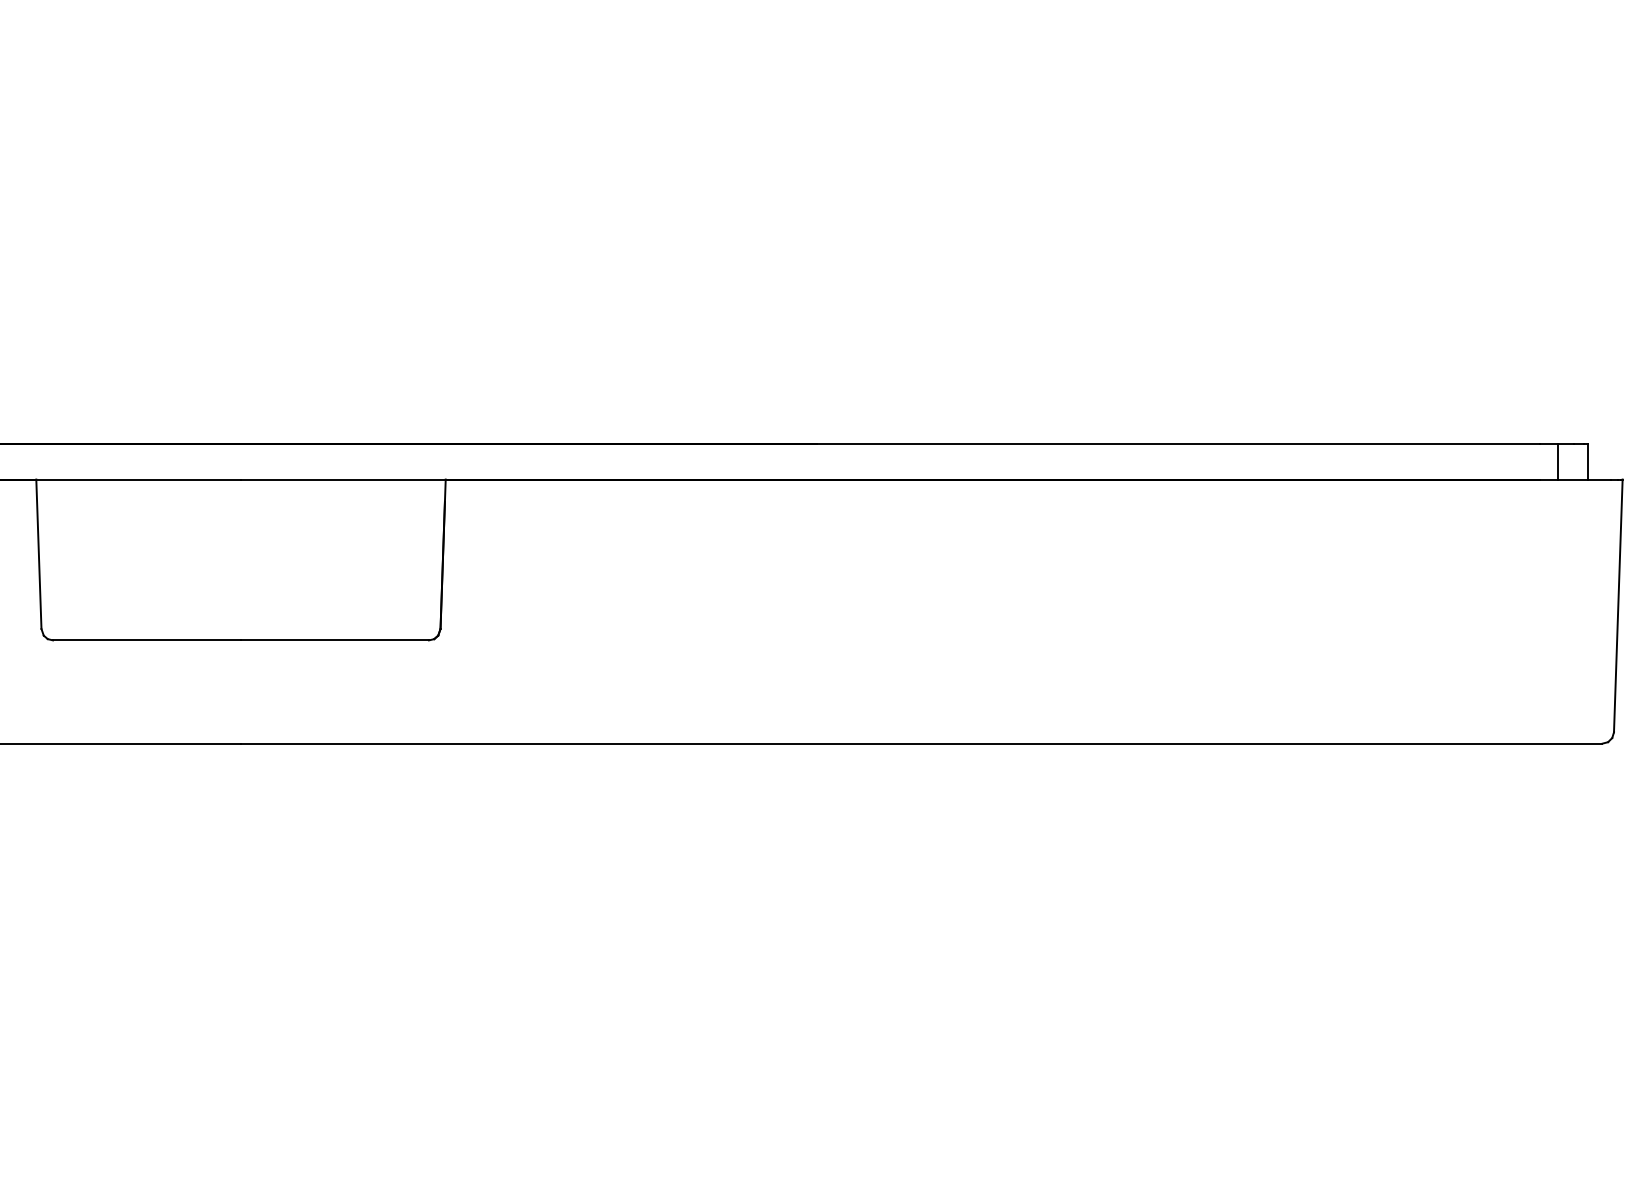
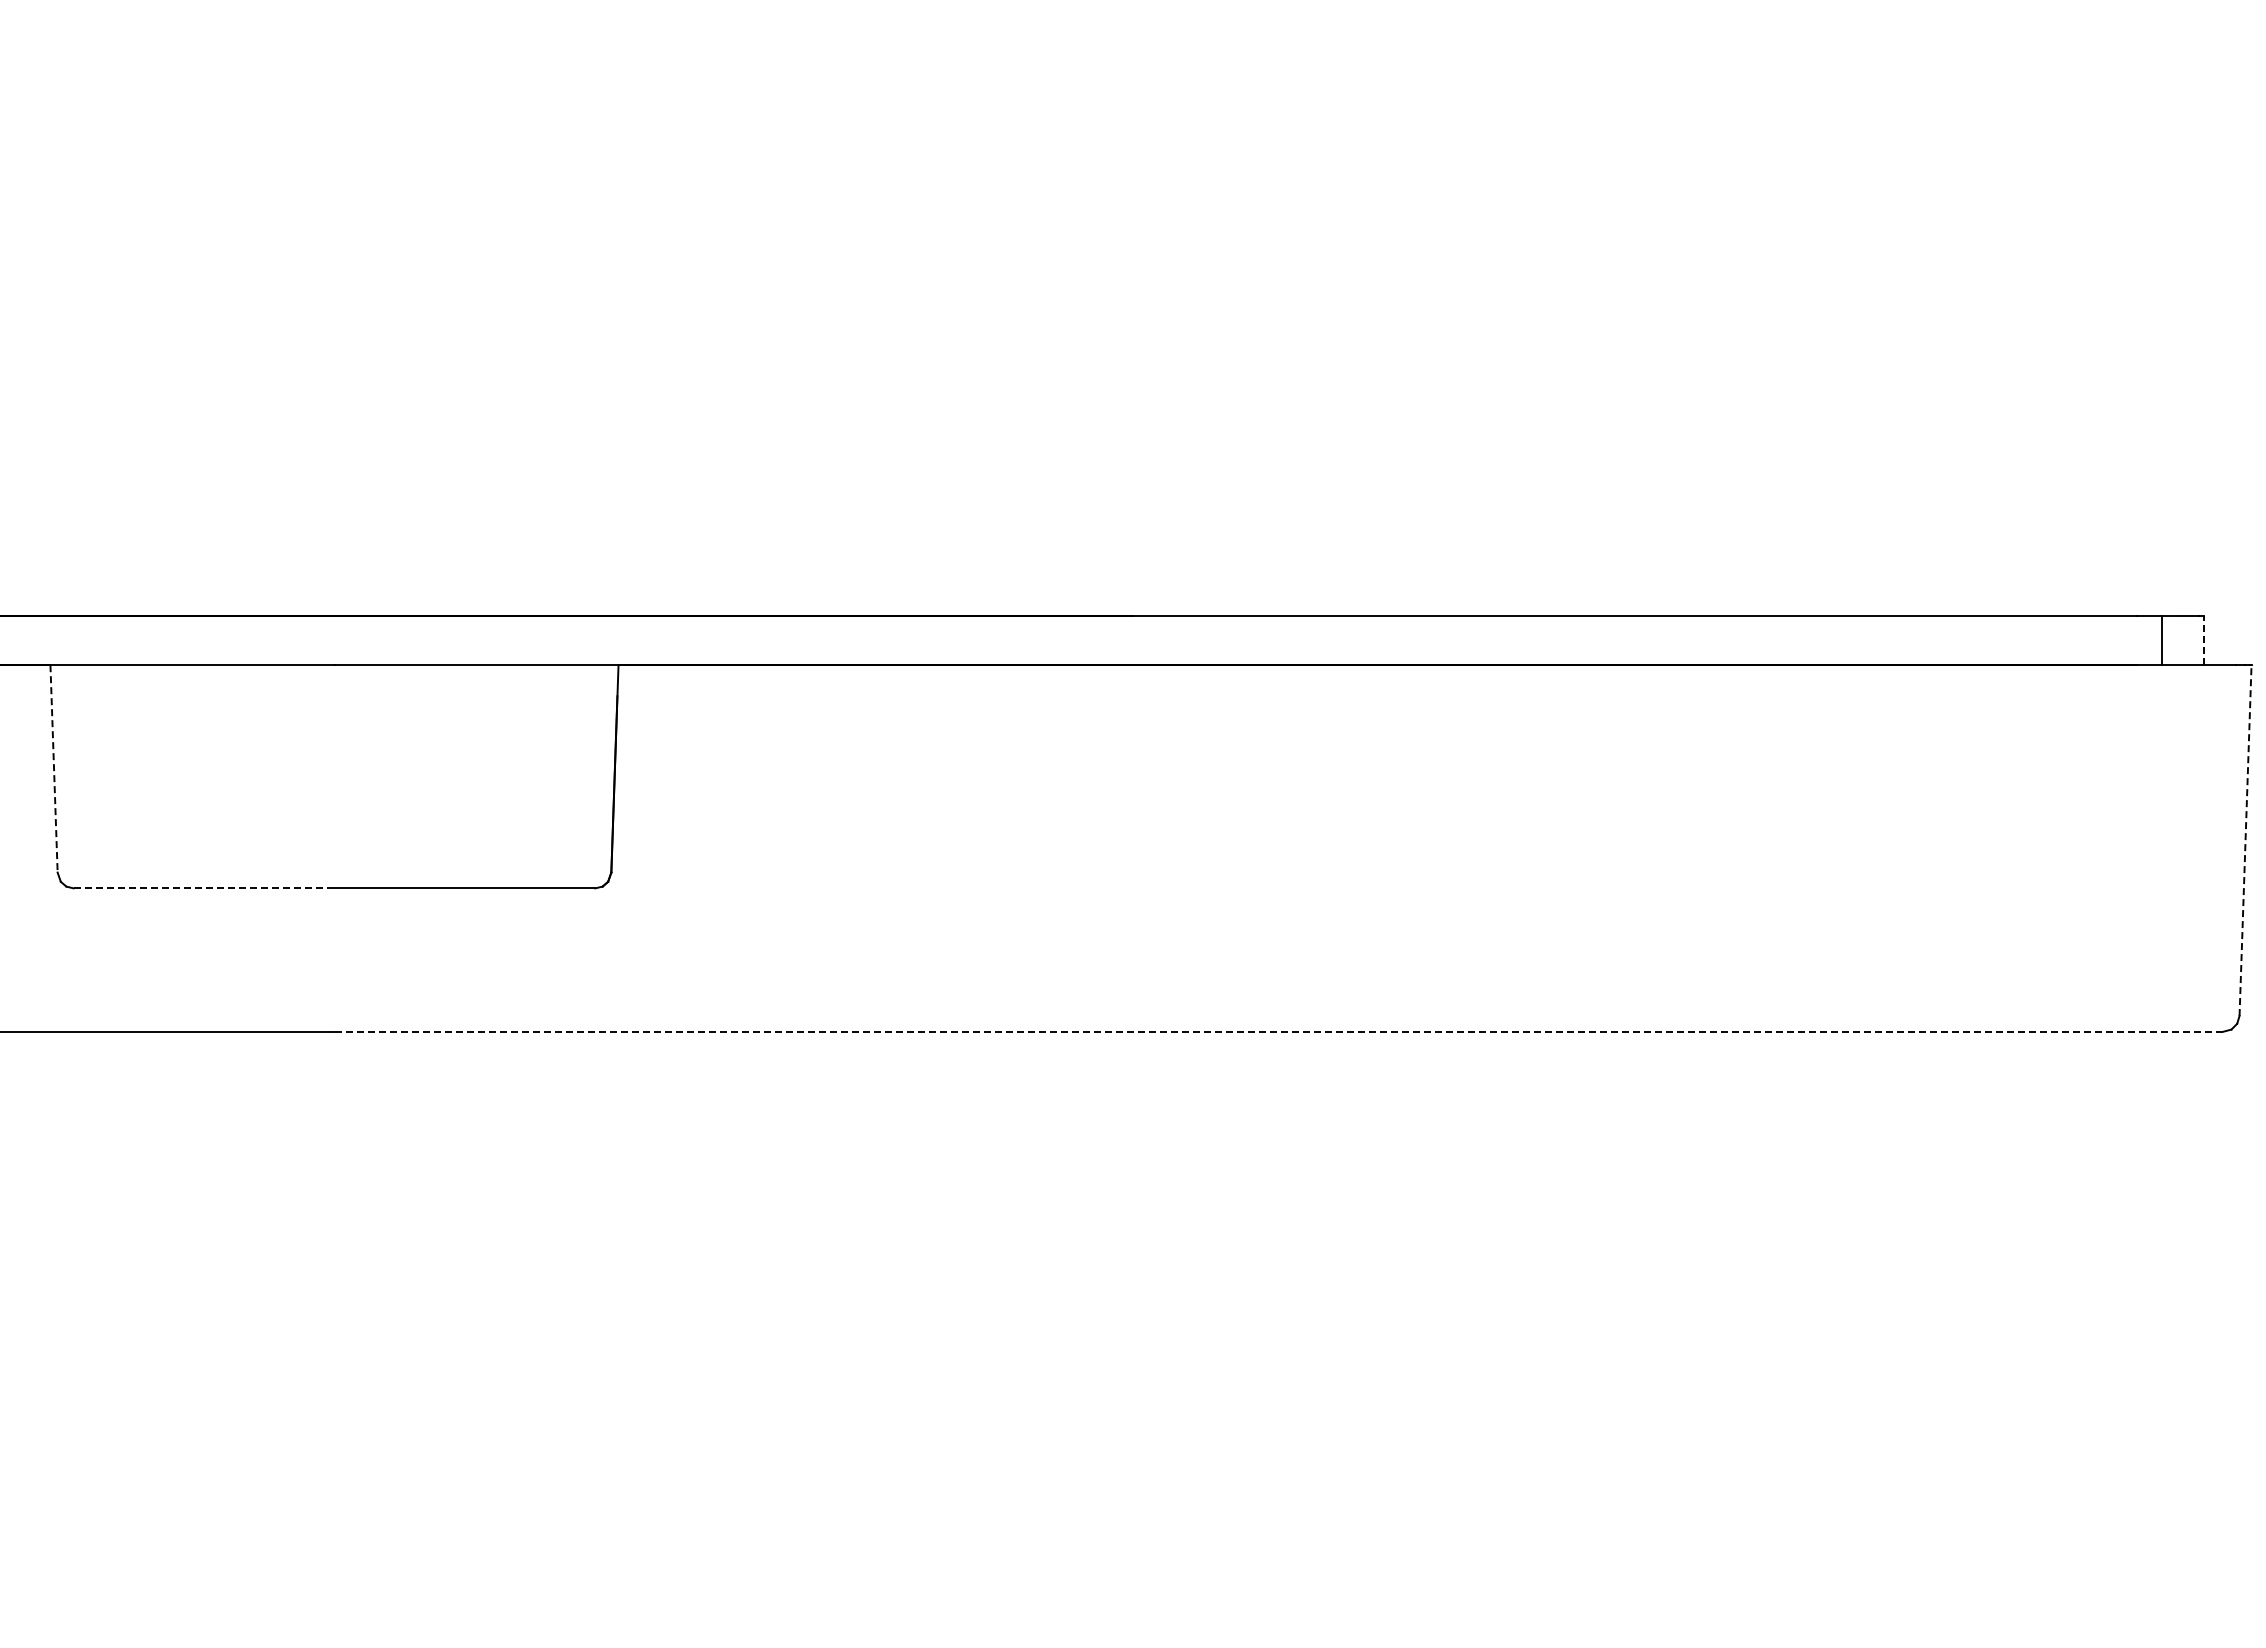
line: (1588, 461) -> (2203, 640), solid -> dashed
line: (39, 554) -> (54, 768), solid -> dashed
line: (1618, 605) -> (2245, 840), solid -> dashed
line: (147, 640) -> (204, 888), solid -> dashed
line: (922, 743) -> (1279, 1031), solid -> dashed

